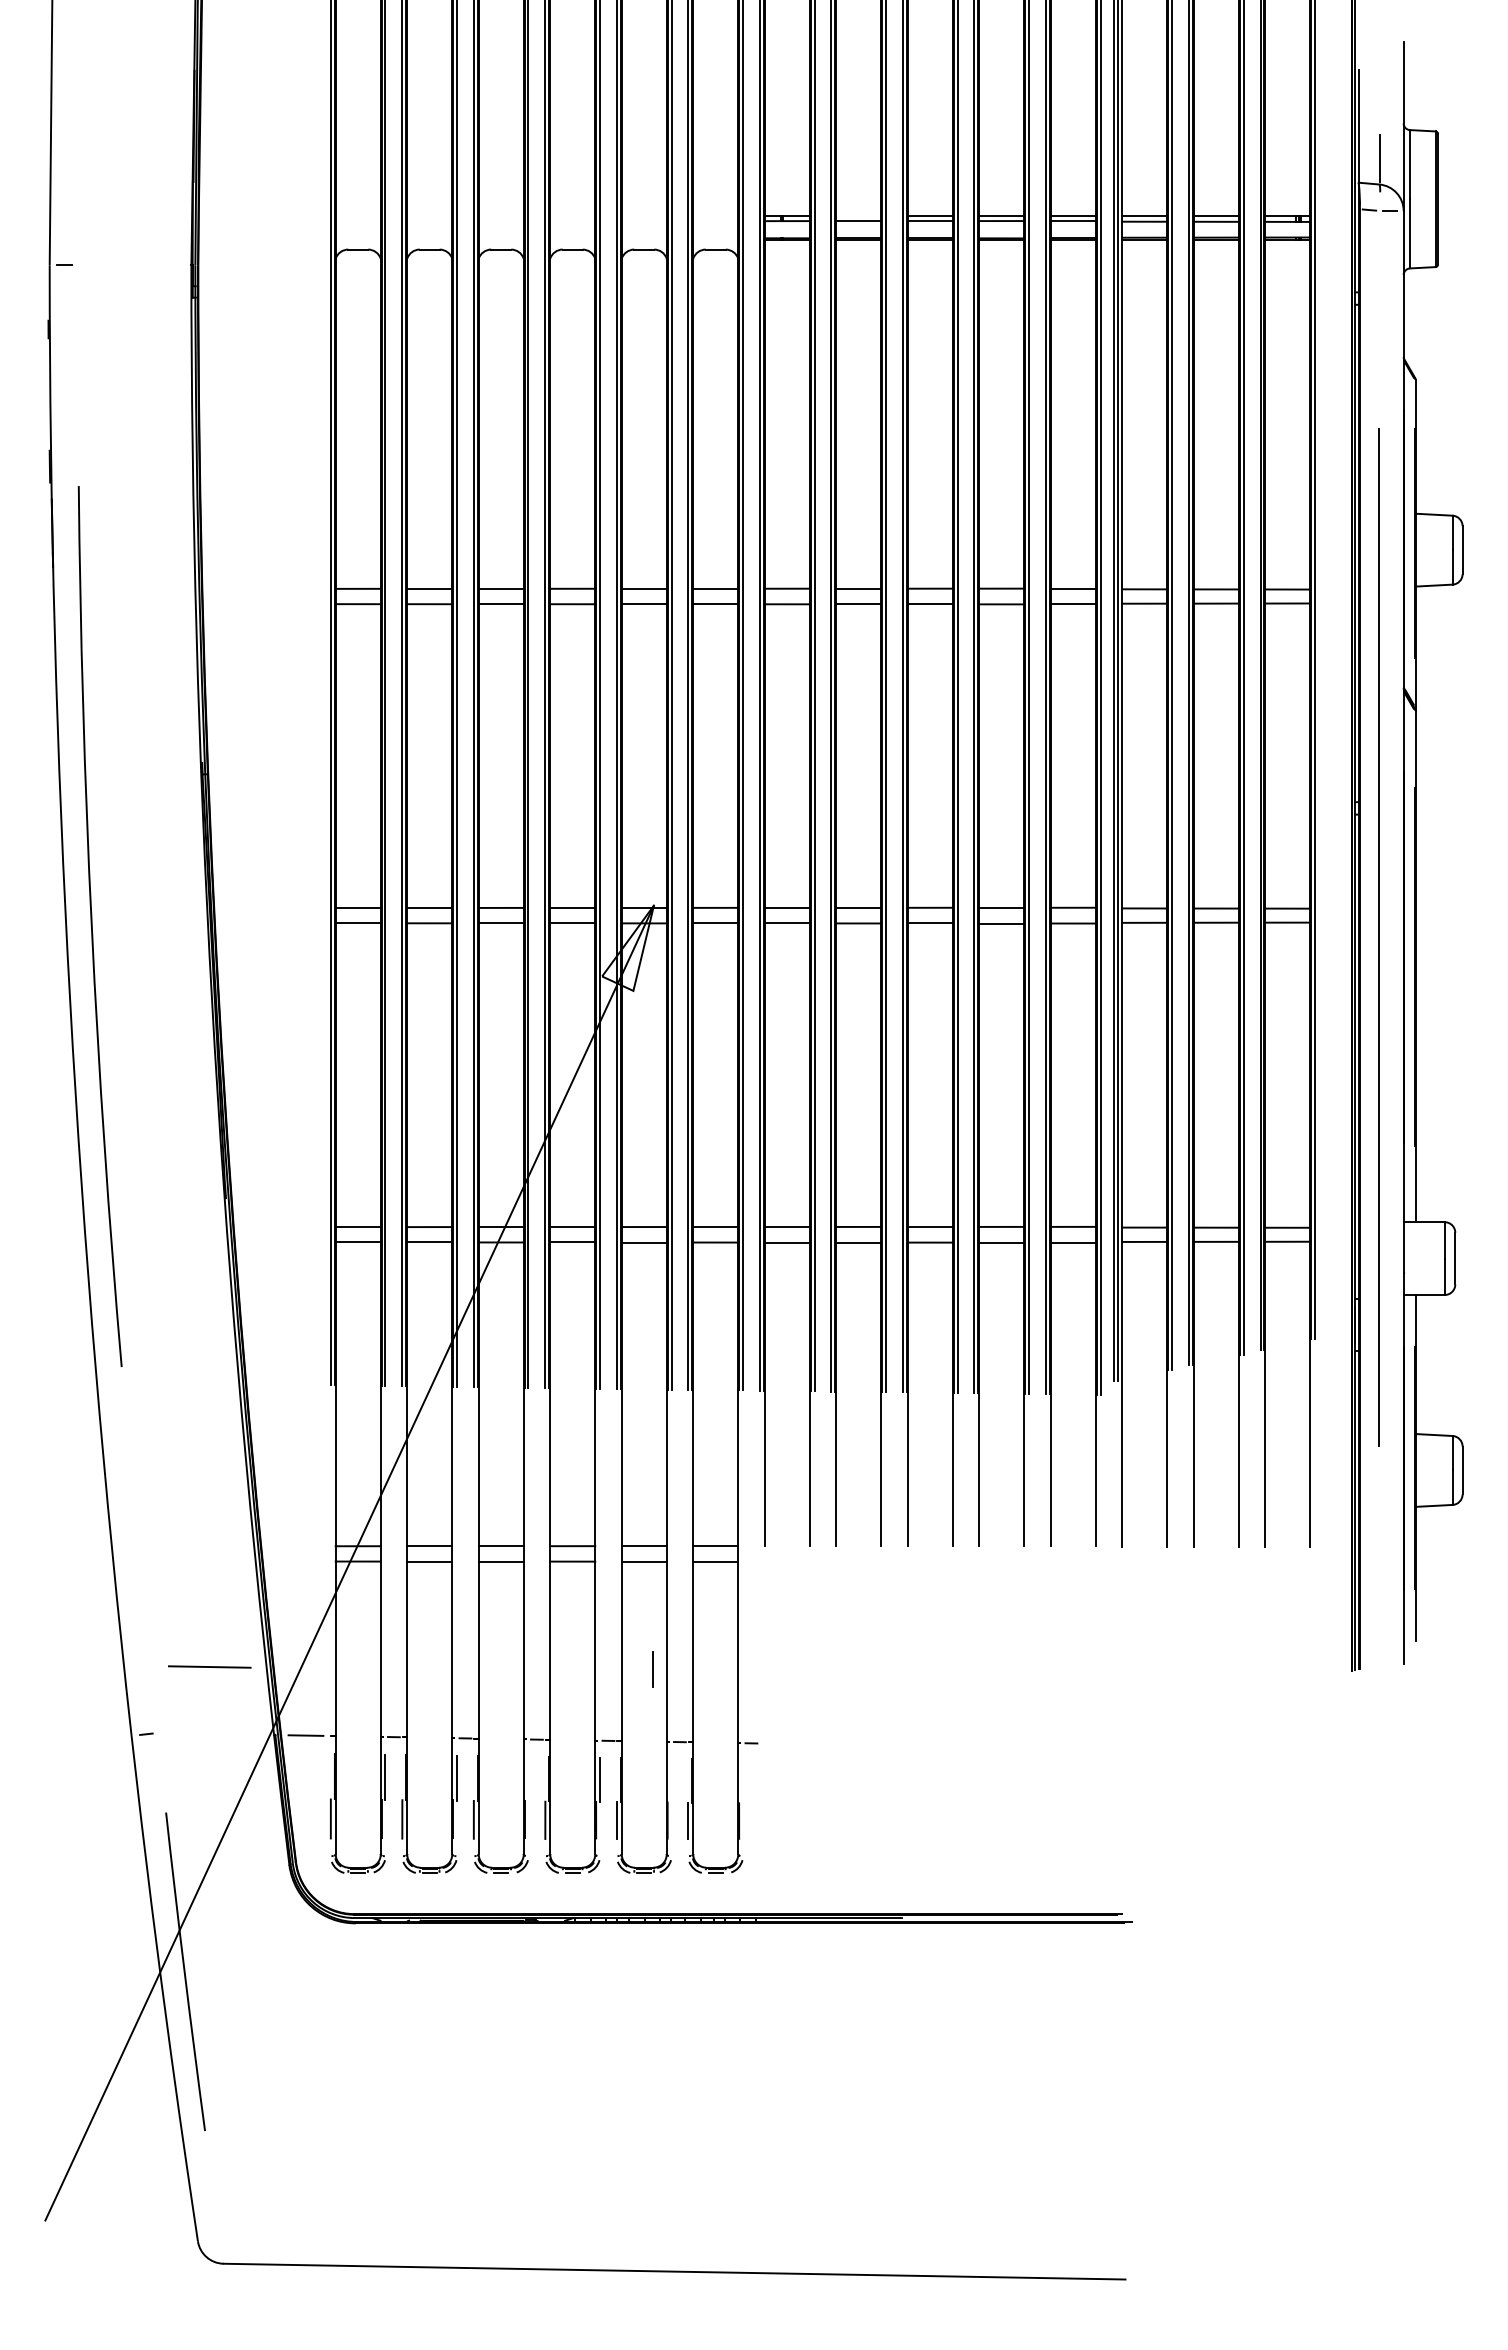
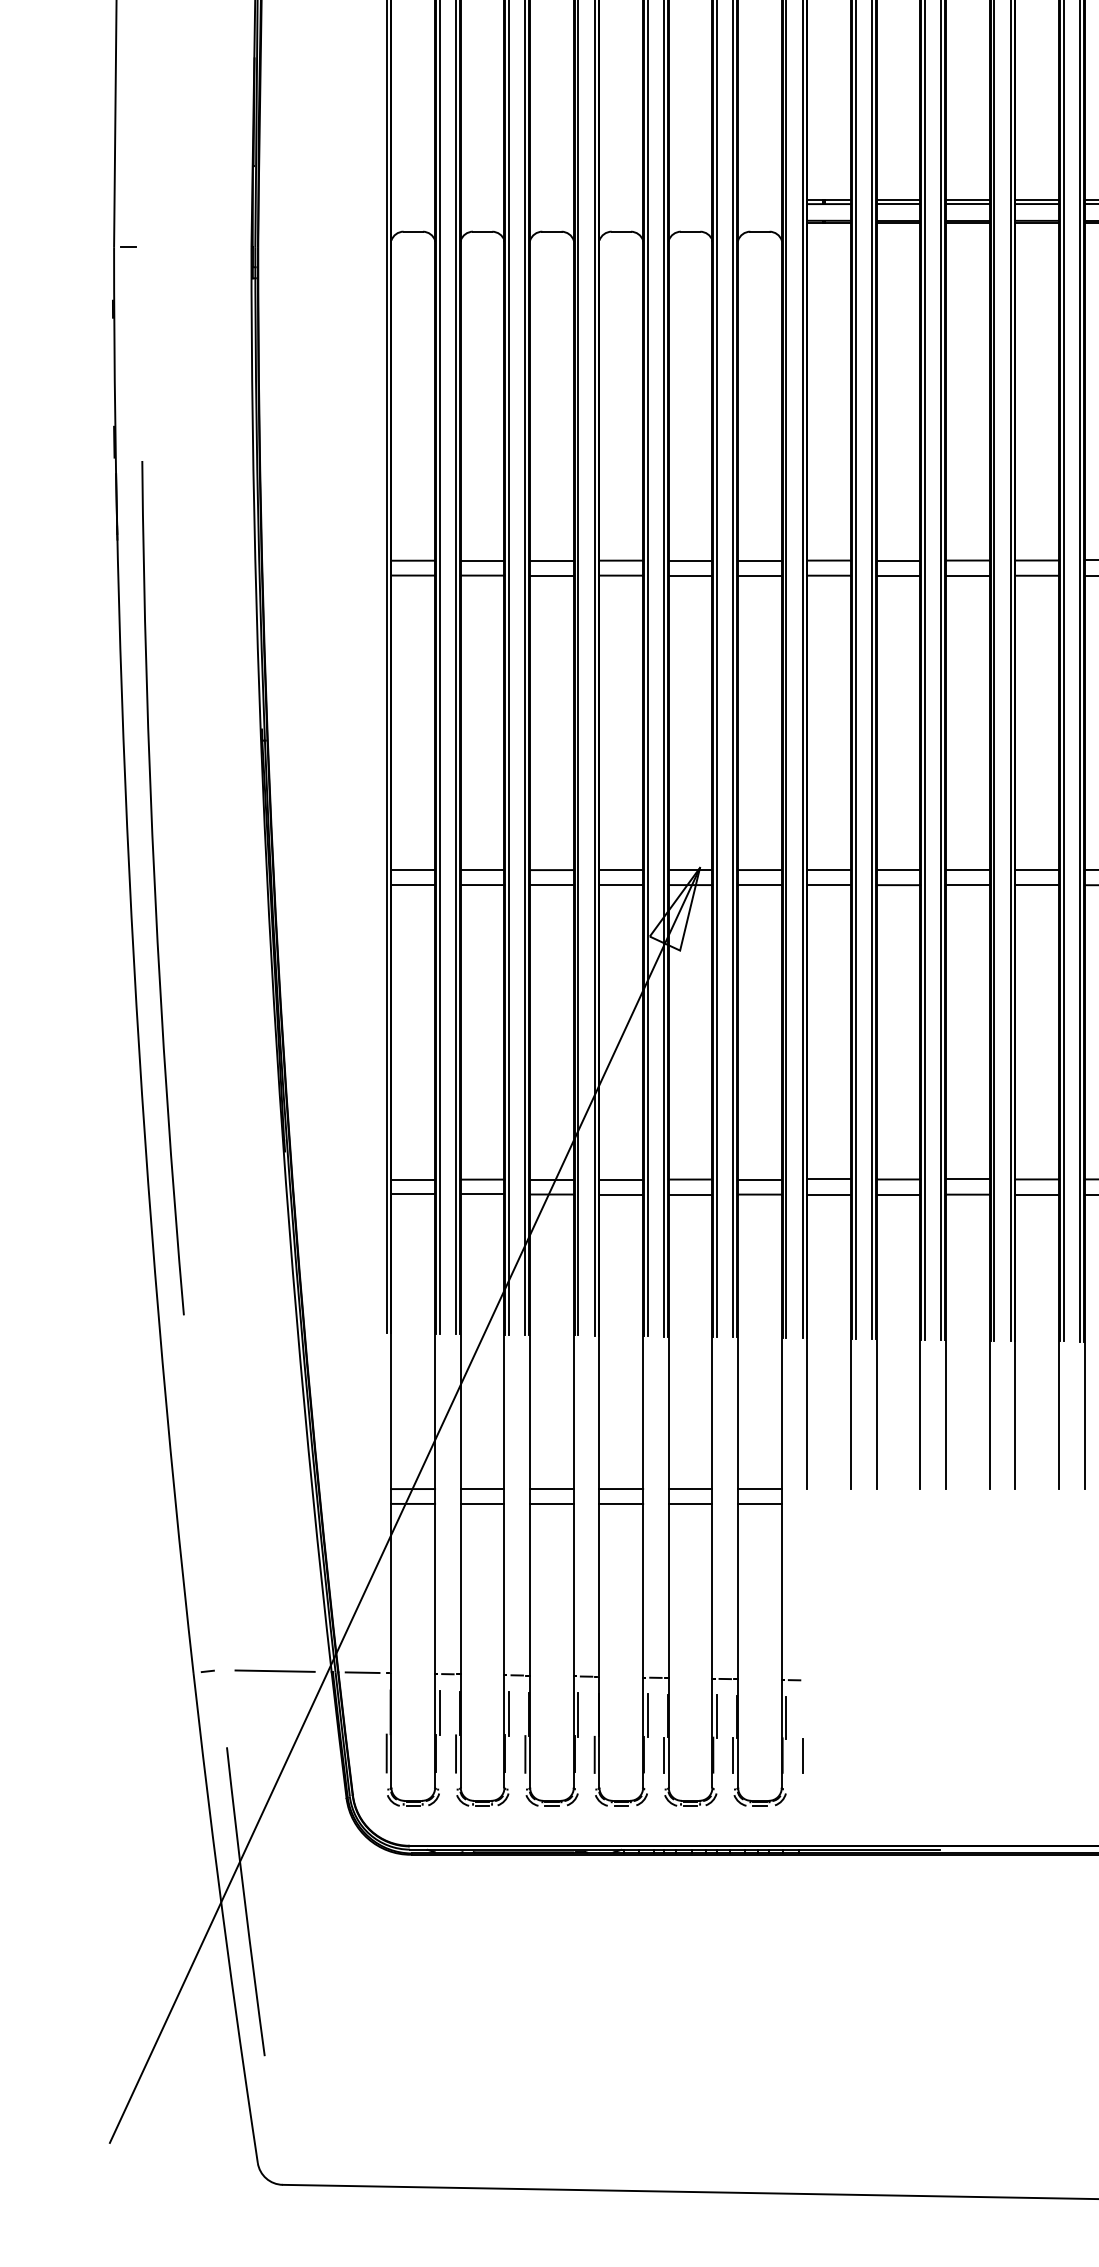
line: (858, 216) -> (898, 199), added
line: (209, 1666) -> (274, 1670), moved
line: (652, 1669) -> (802, 1755), moved
line: (528, 1778) -> (578, 1714), added
line: (671, 1780) -> (717, 1716), added
line: (743, 1781) -> (786, 1717), added

